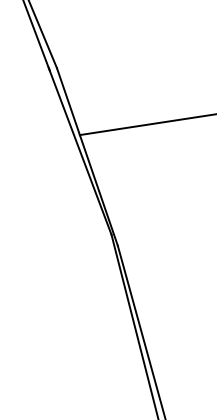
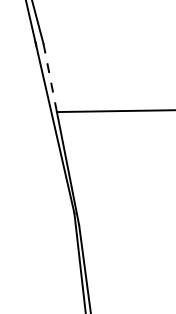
line: (68, 101) -> (50, 77), solid -> dashed

